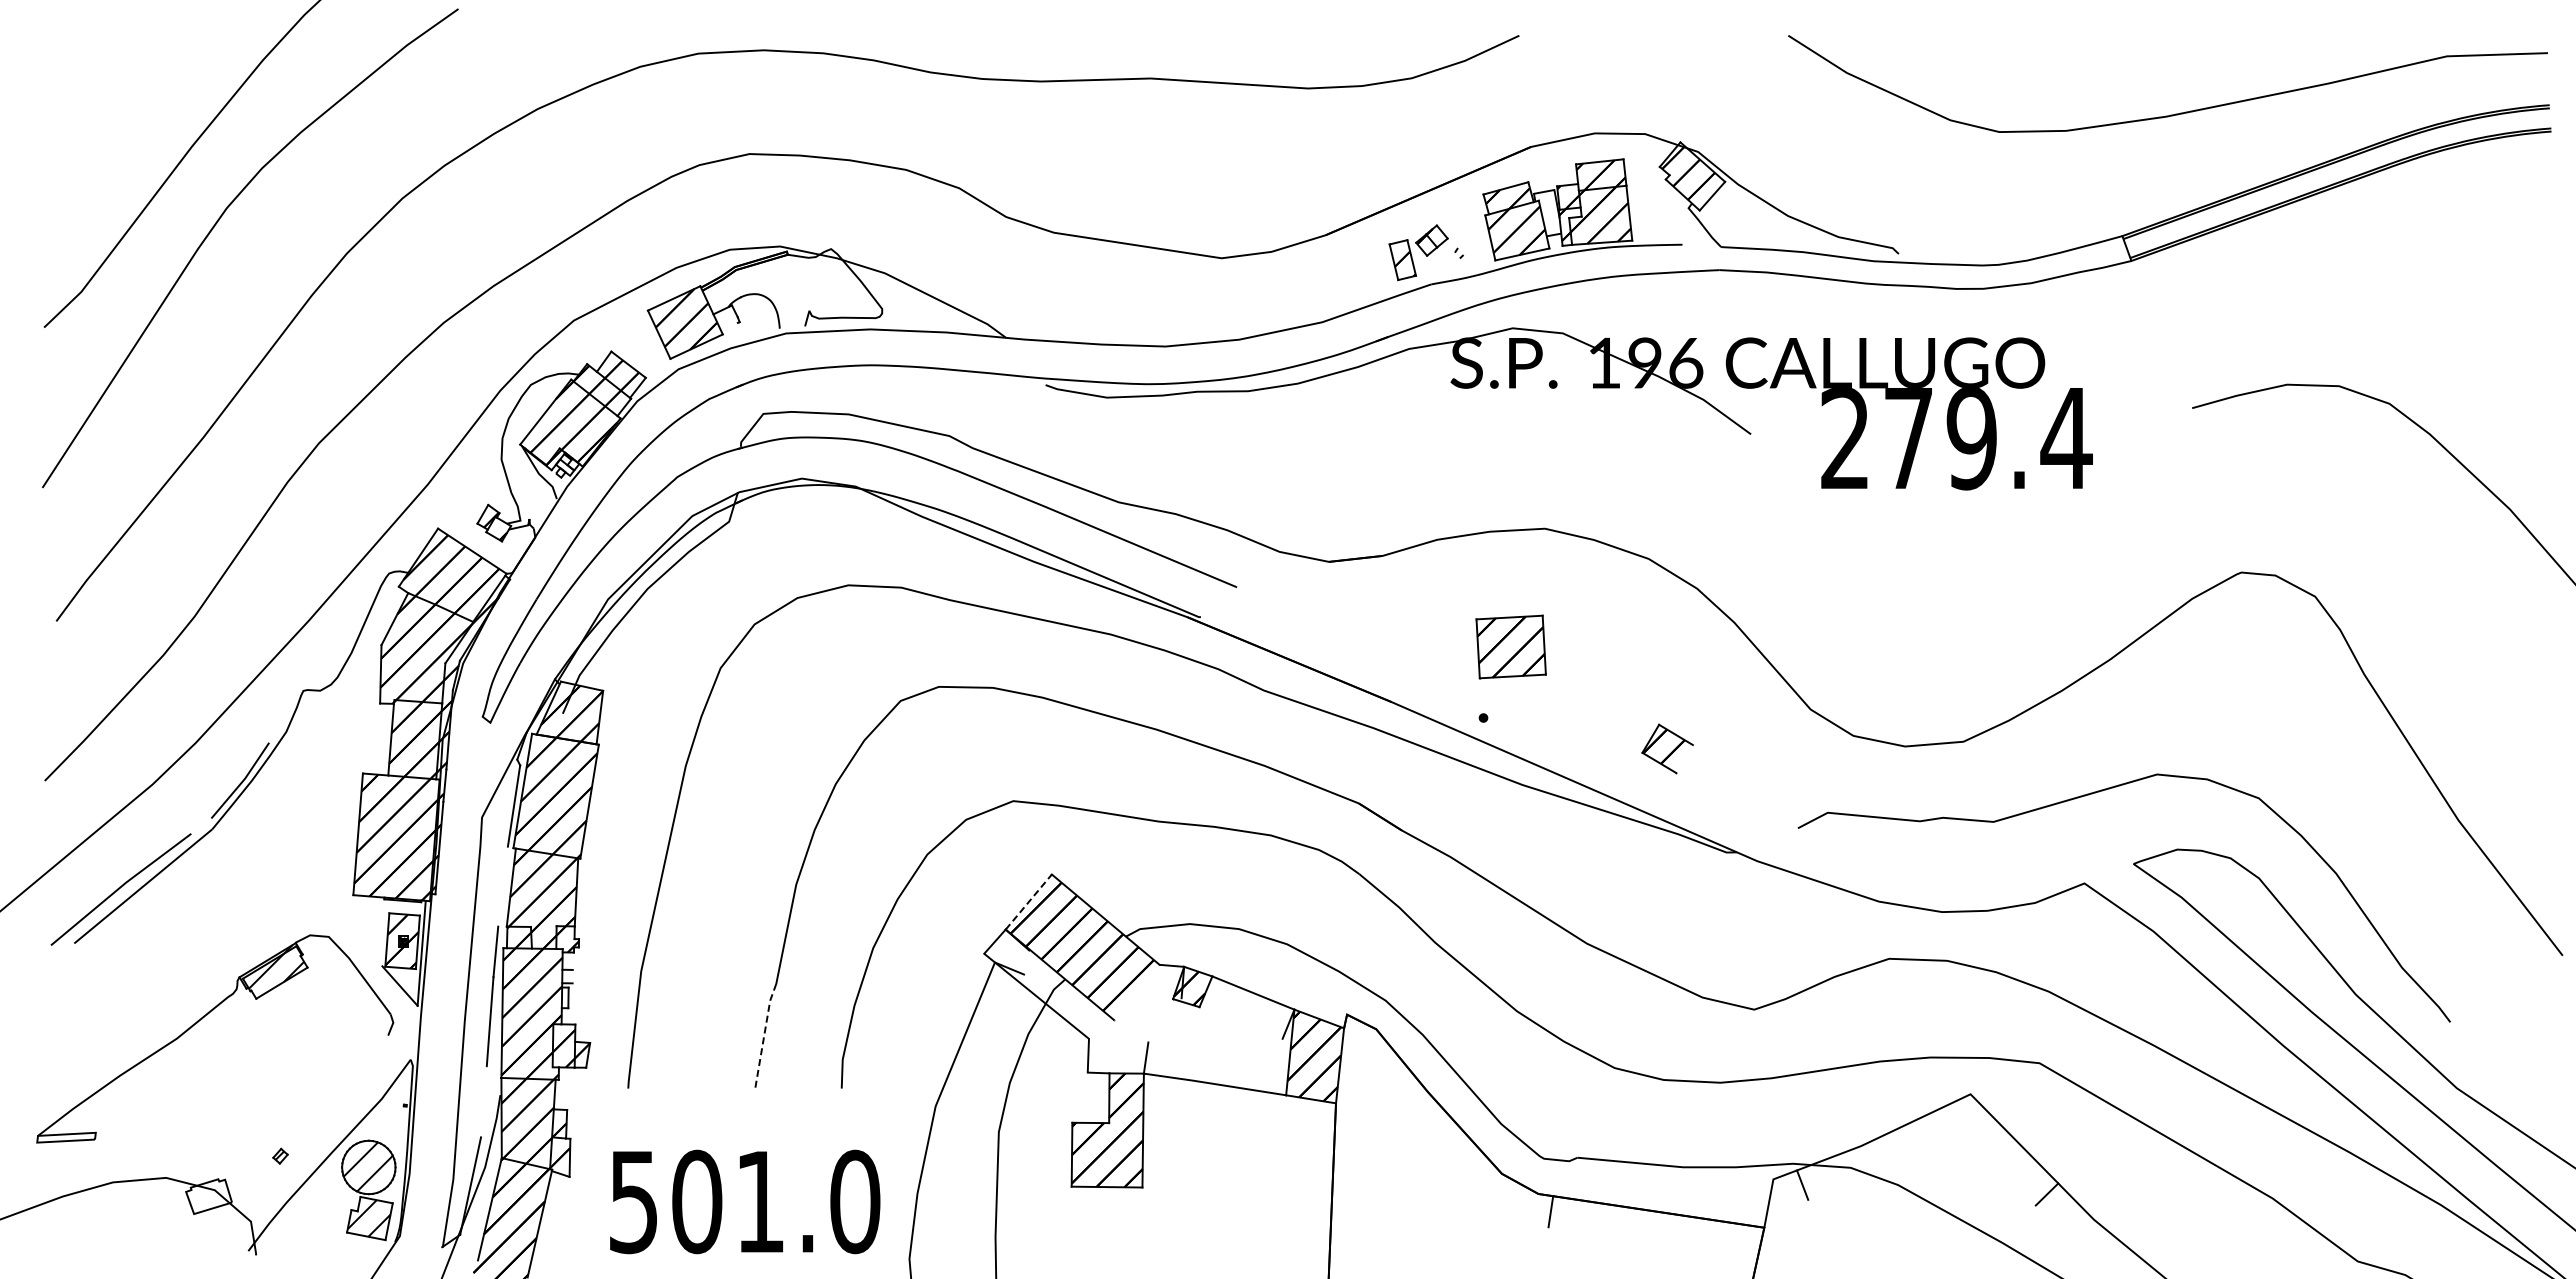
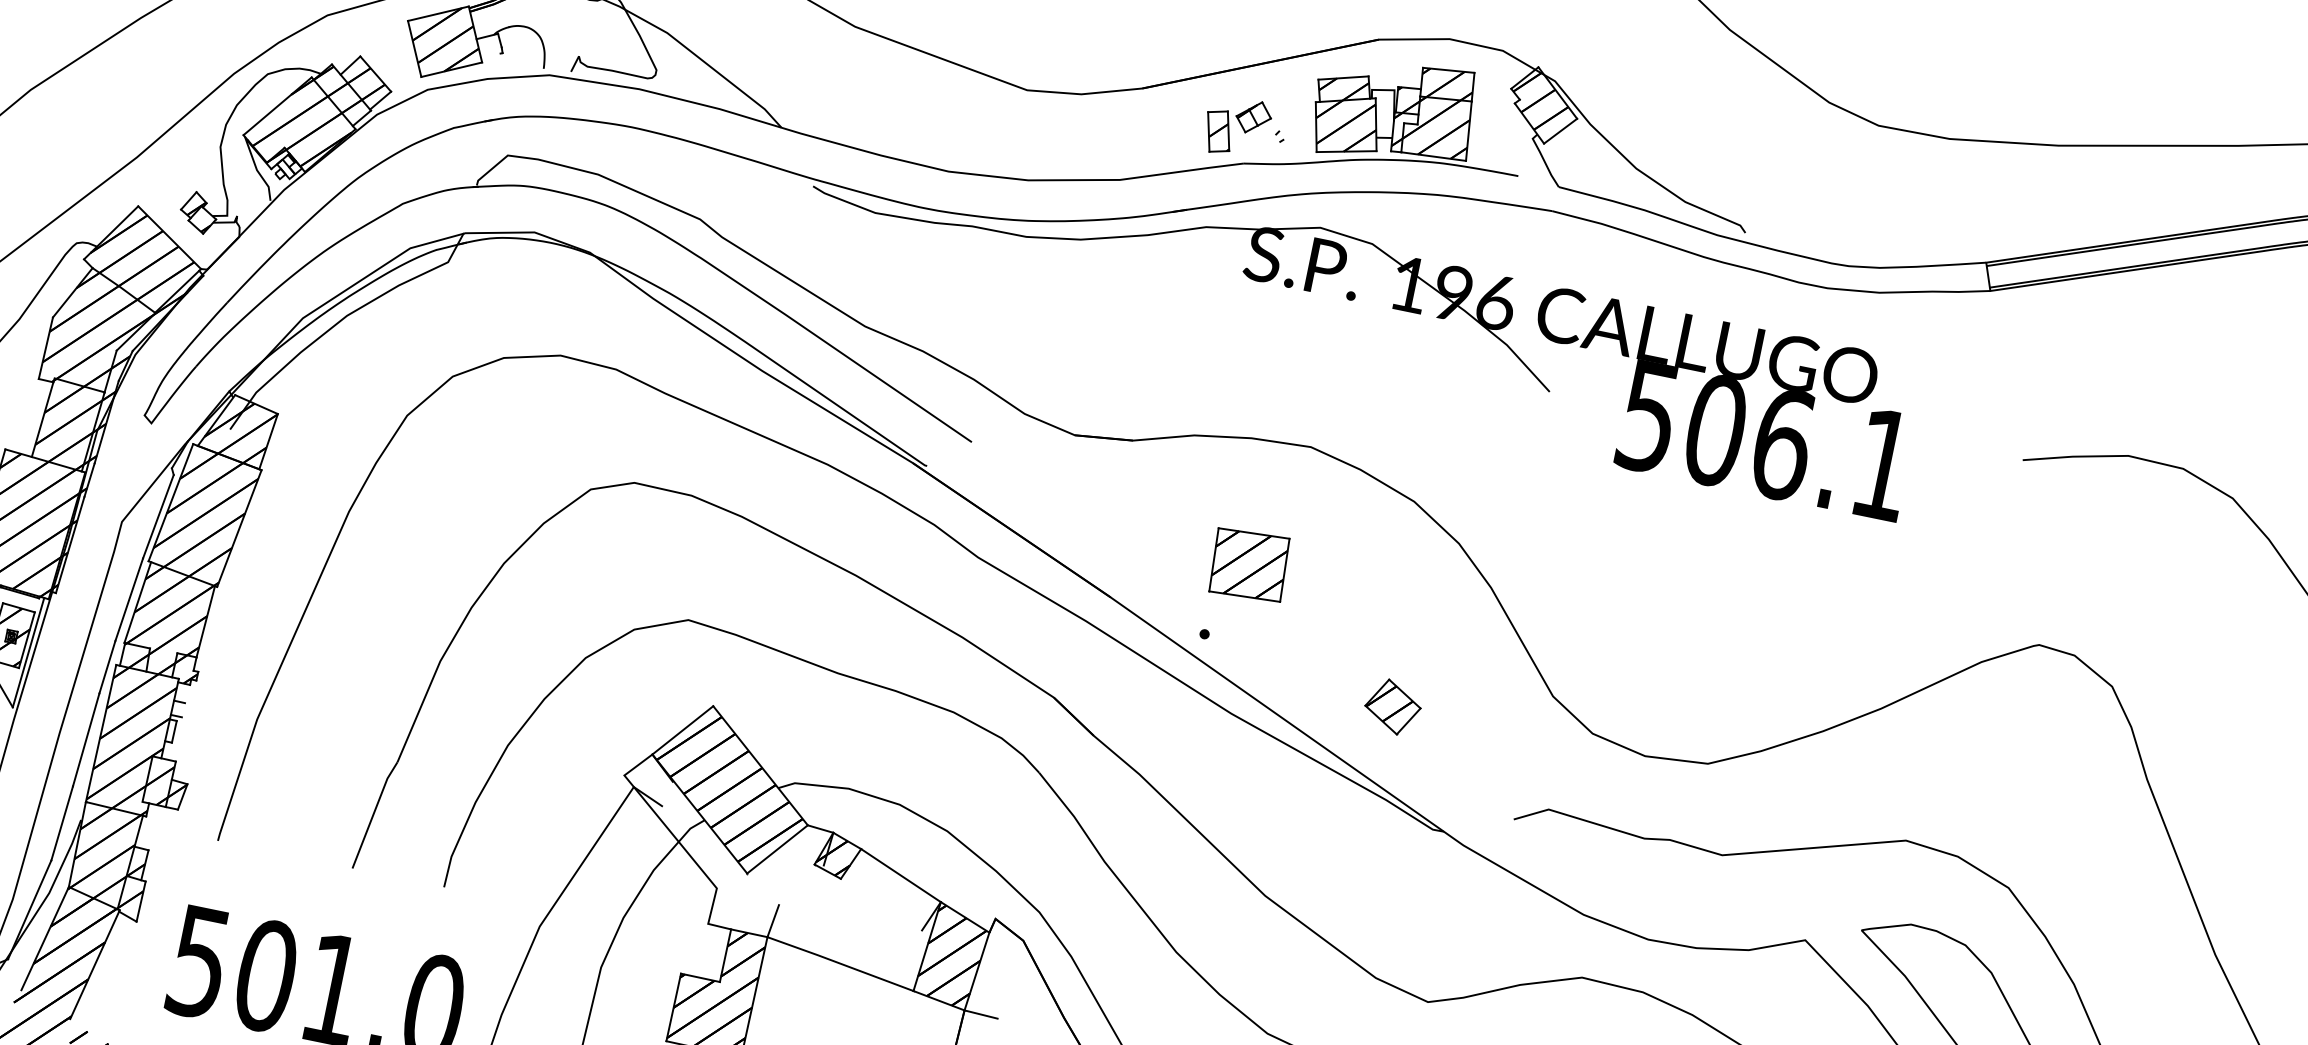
text: (1956, 438) -> (1766, 441), 279.4 -> 506.1
line: (1684, 758) -> (1408, 720), added
line: (502, 886) -> (128, 599), added
line: (1028, 902) -> (682, 730), dashed -> solid
line: (1136, 991) -> (777, 848), added
line: (764, 1035) -> (373, 814), dashed -> solid
line: (483, 1101) -> (61, 823), added
line: (1351, 1103) -> (980, 1013), added

